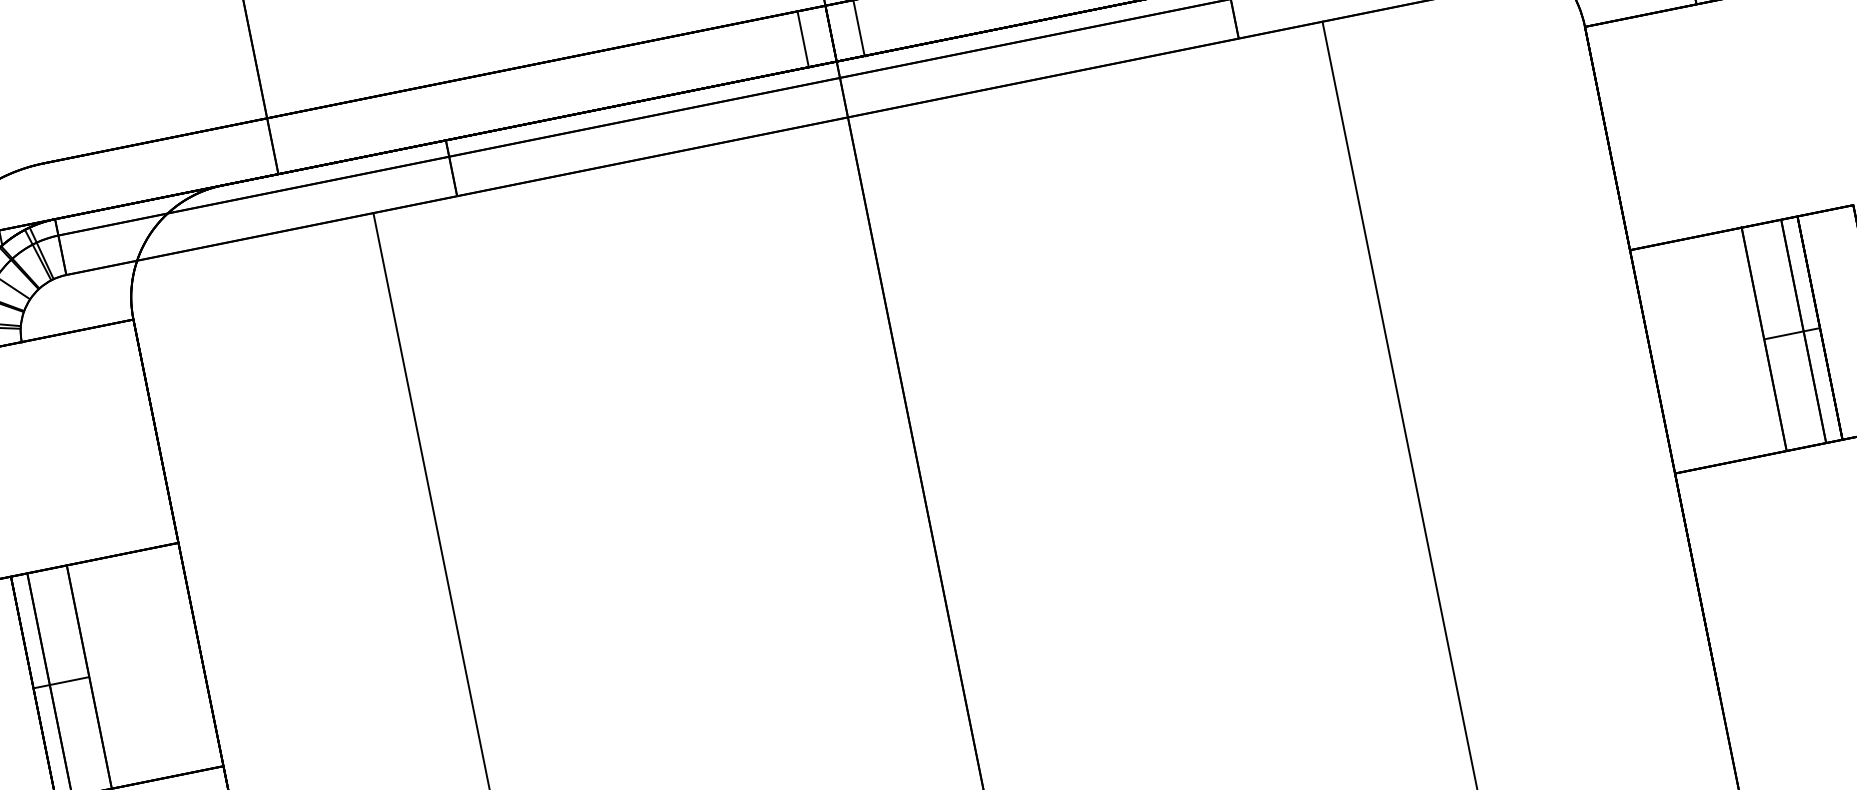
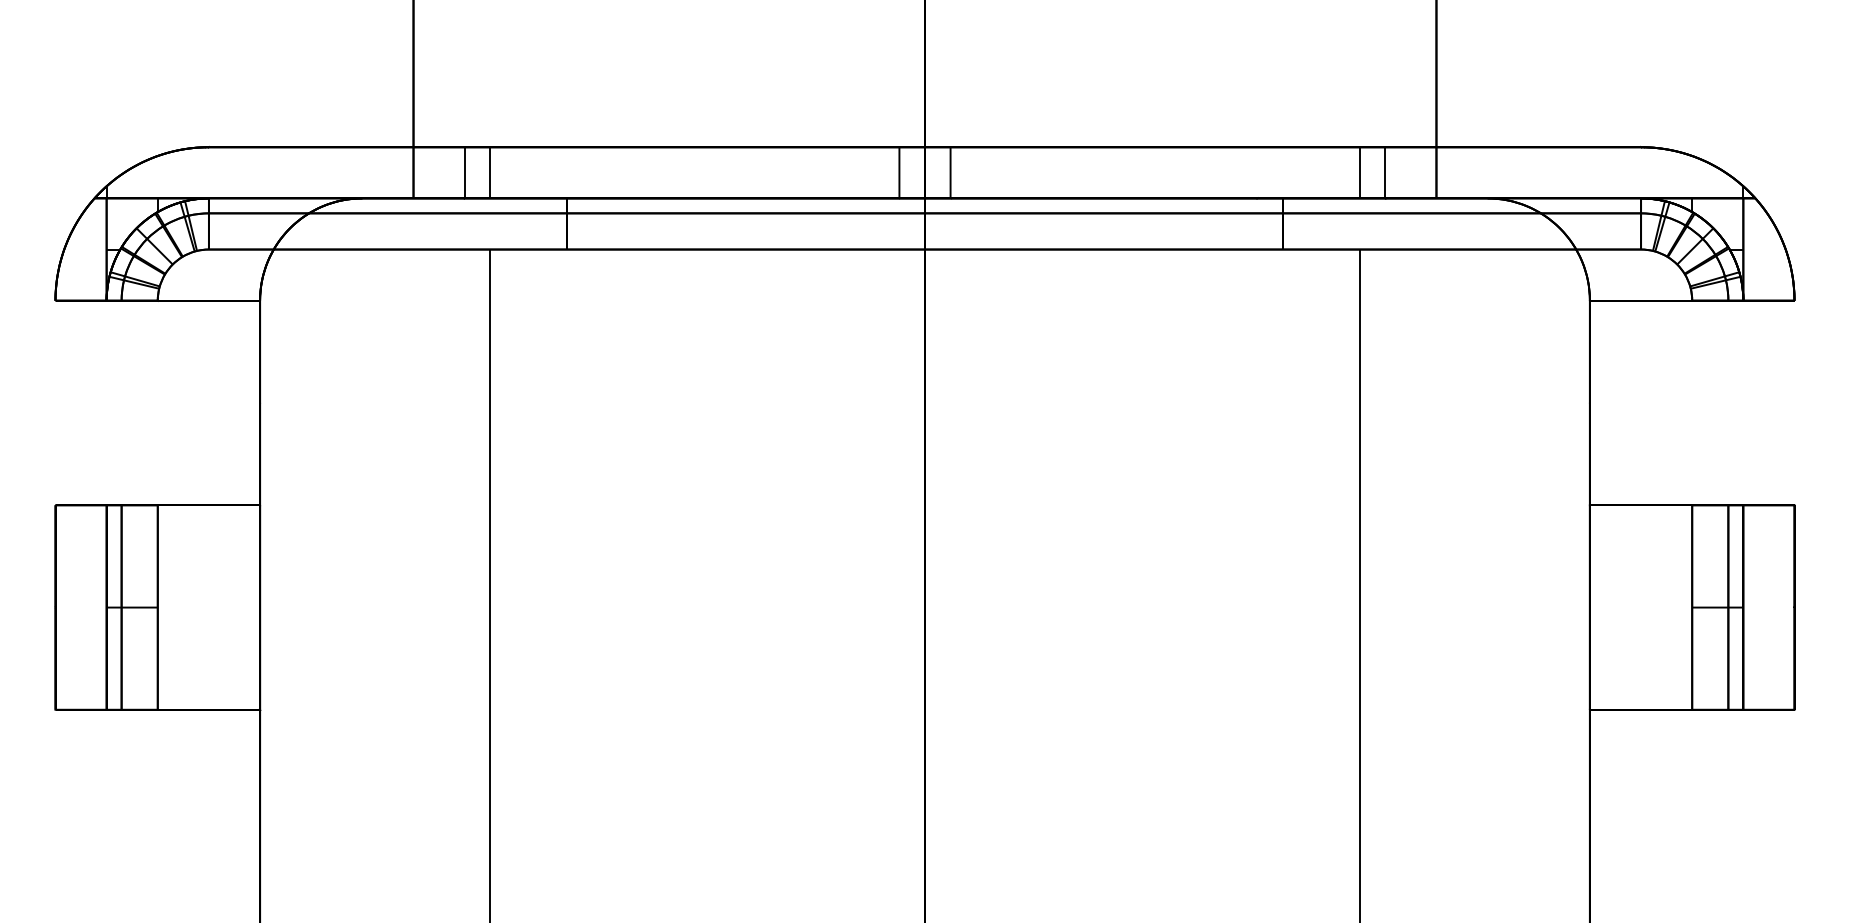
line: (356, 128) -> (490, 172), added
line: (328, 134) -> (464, 172), added

